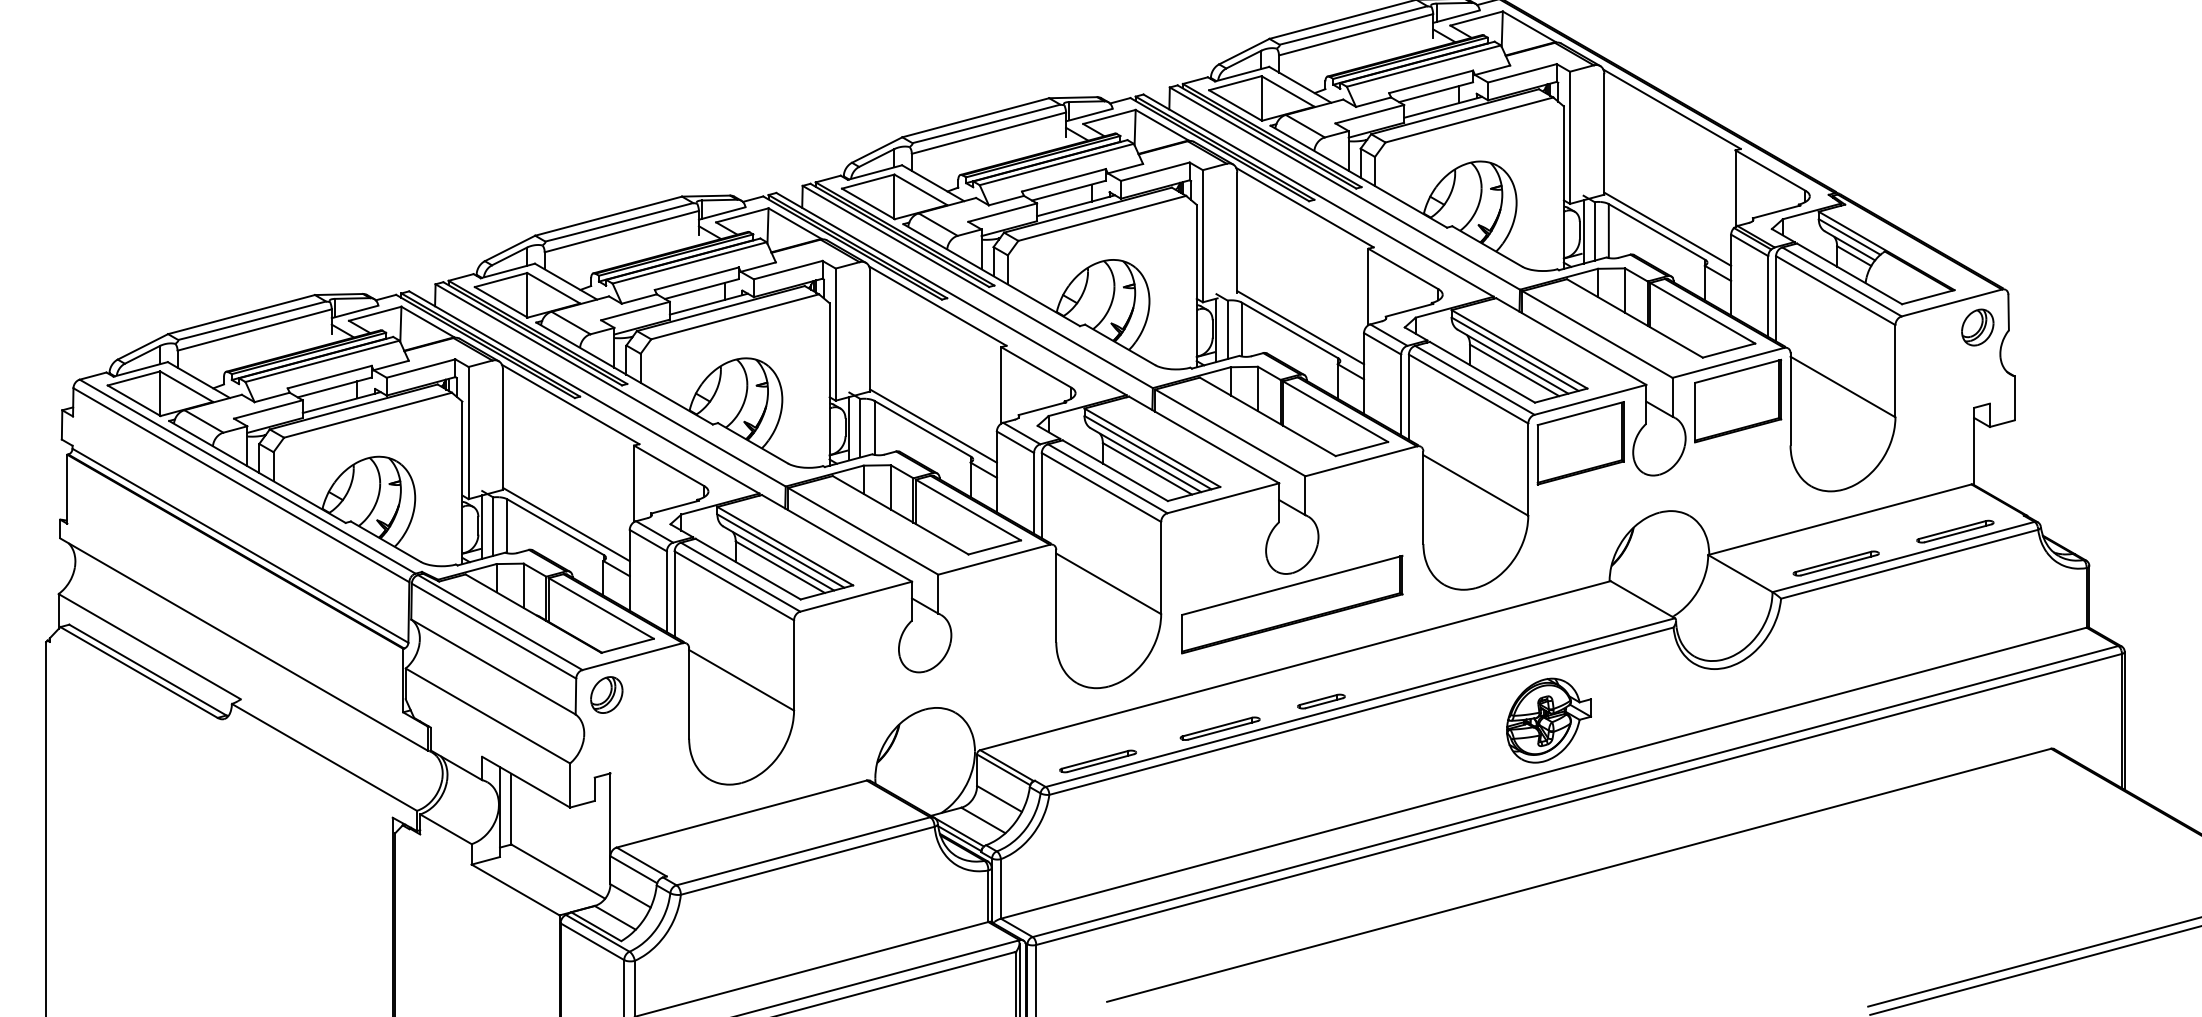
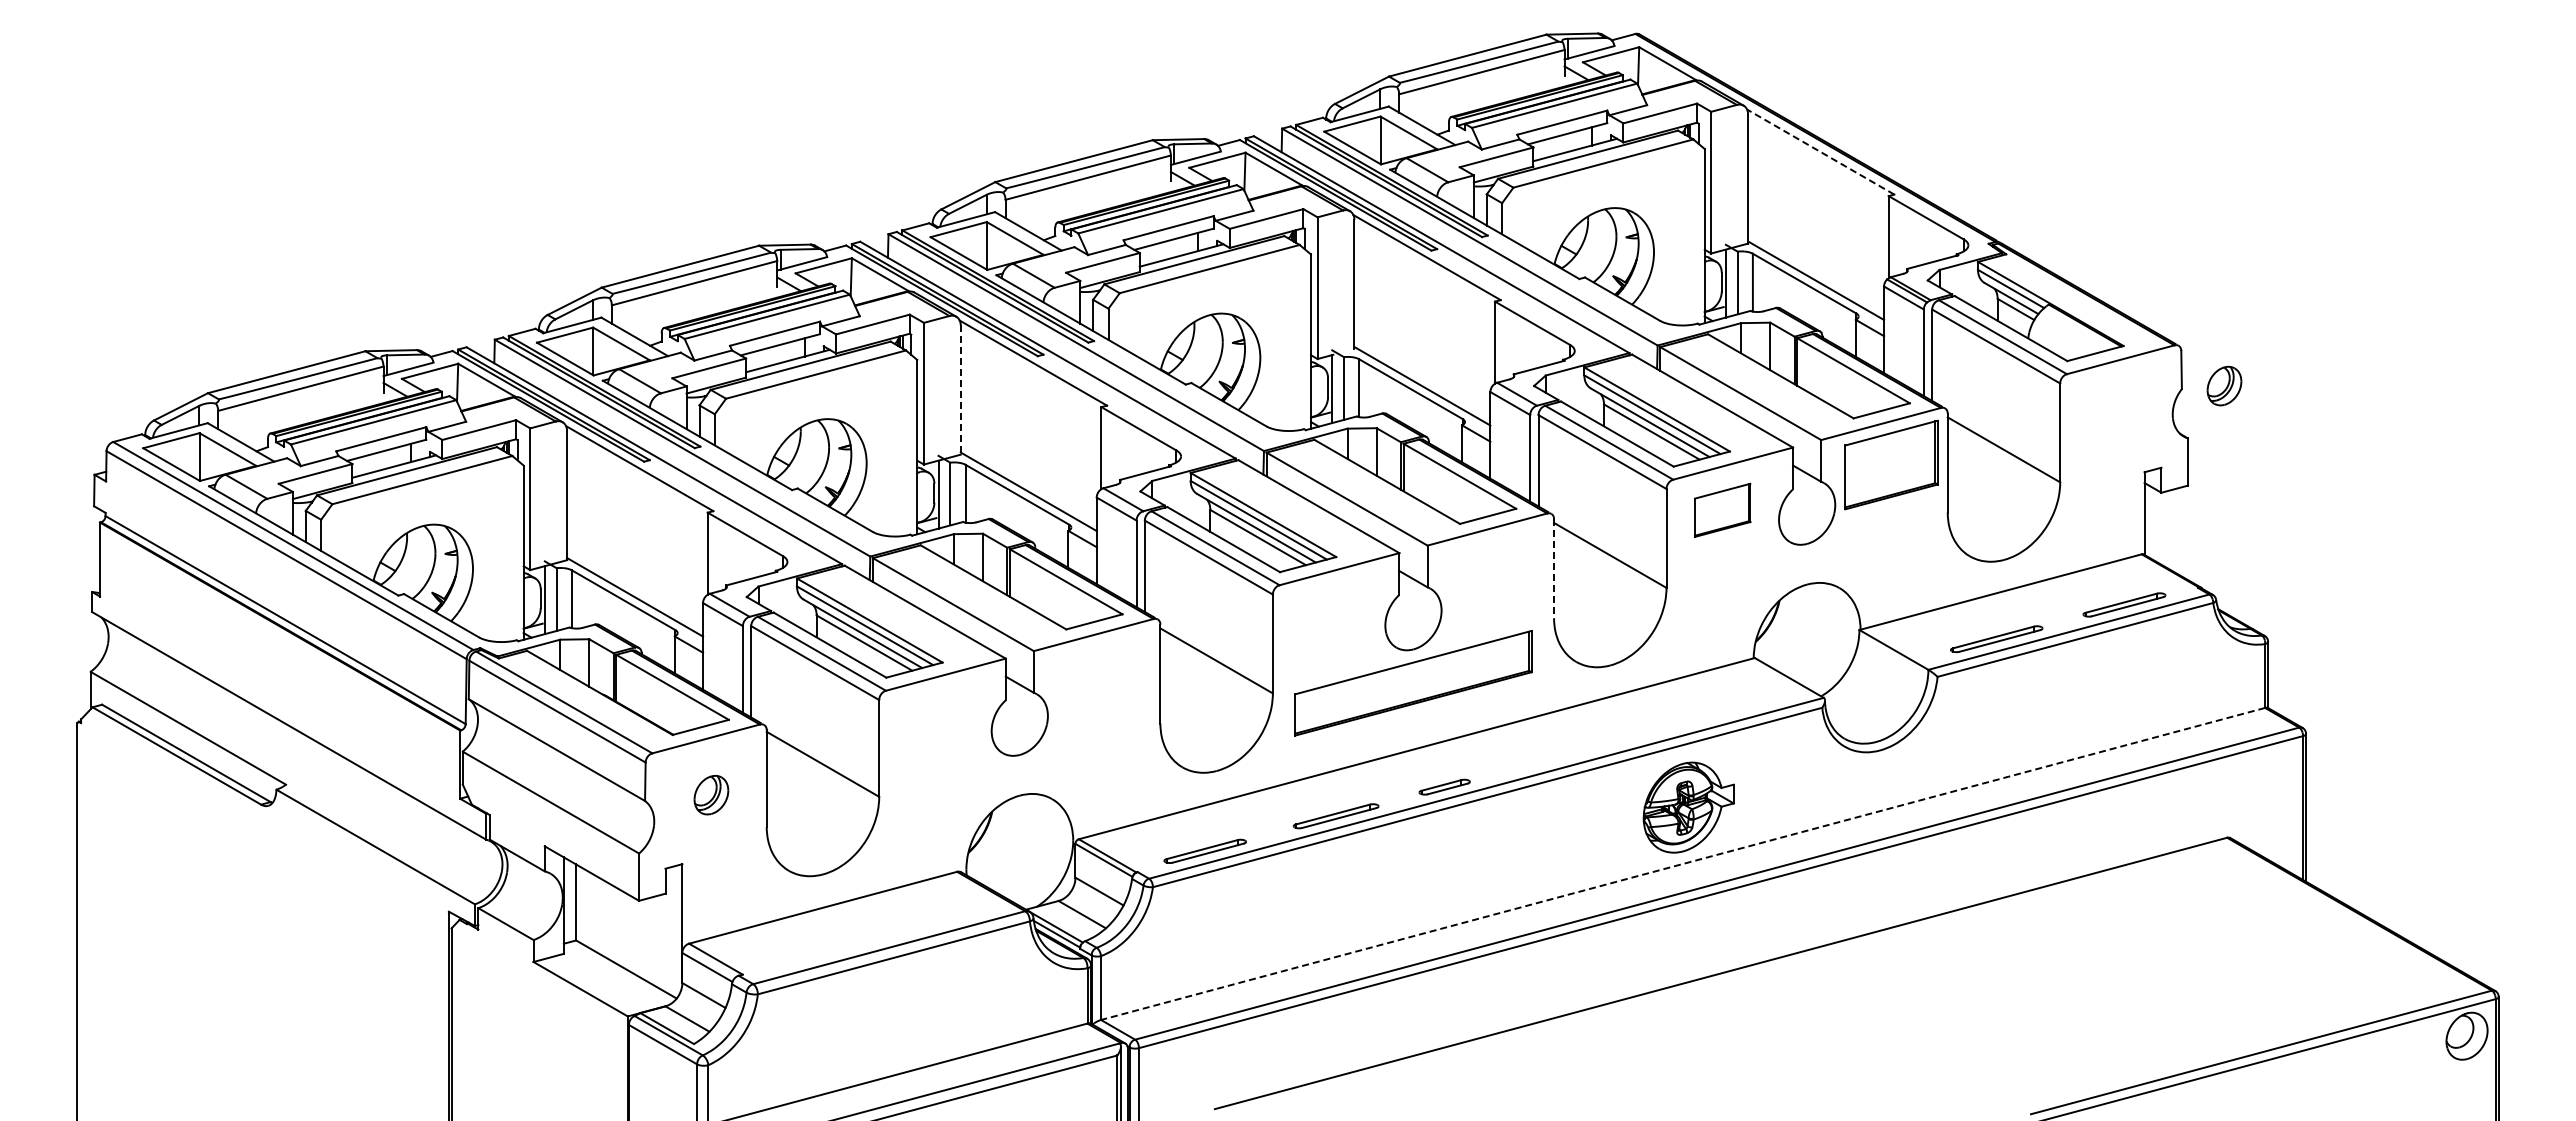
line: (1671, 108) -> (1820, 151), solid -> dashed
part: (1977, 326) -> (2224, 385), moved
line: (869, 331) -> (960, 390), solid -> dashed
part: (1580, 443) -> (1722, 510), size x0.6
line: (1423, 497) -> (1554, 568), solid -> dashed
part: (606, 695) -> (711, 795), moved
line: (1544, 772) -> (1683, 863), solid -> dashed

